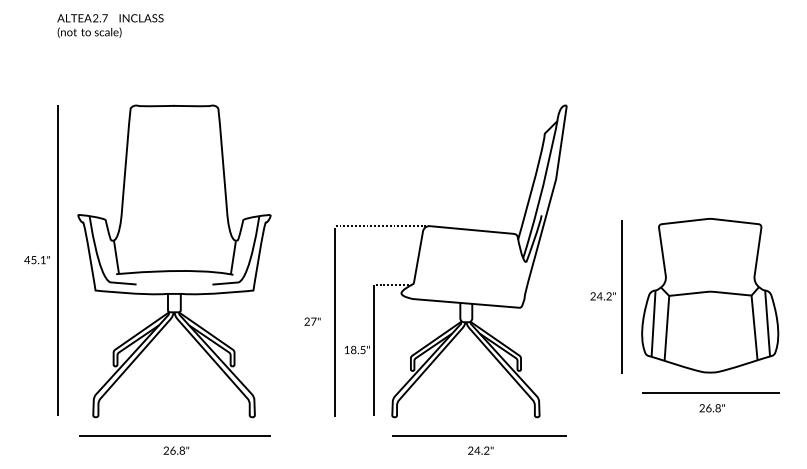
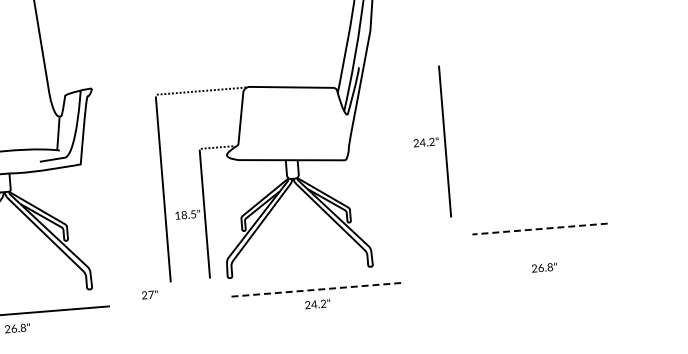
part: (710, 295) -> (531, 133), removed
text: (312, 321) -> (149, 294), moved
line: (710, 392) -> (539, 228), solid -> dashed
text: (711, 408) -> (543, 268), moved
line: (479, 436) -> (315, 290), solid -> dashed

